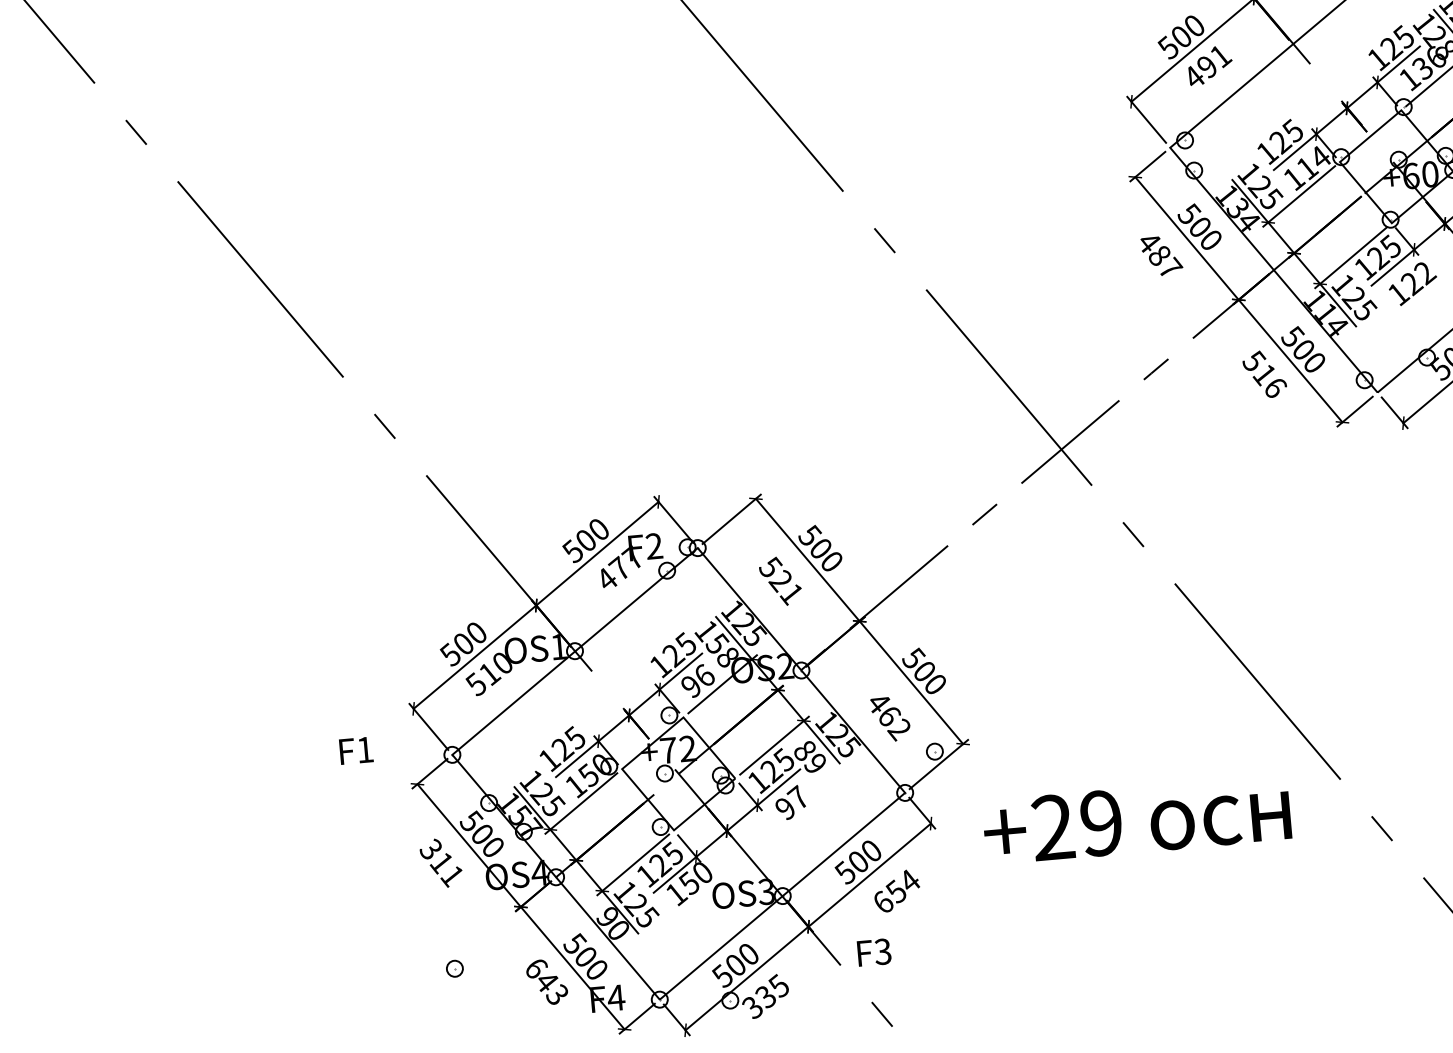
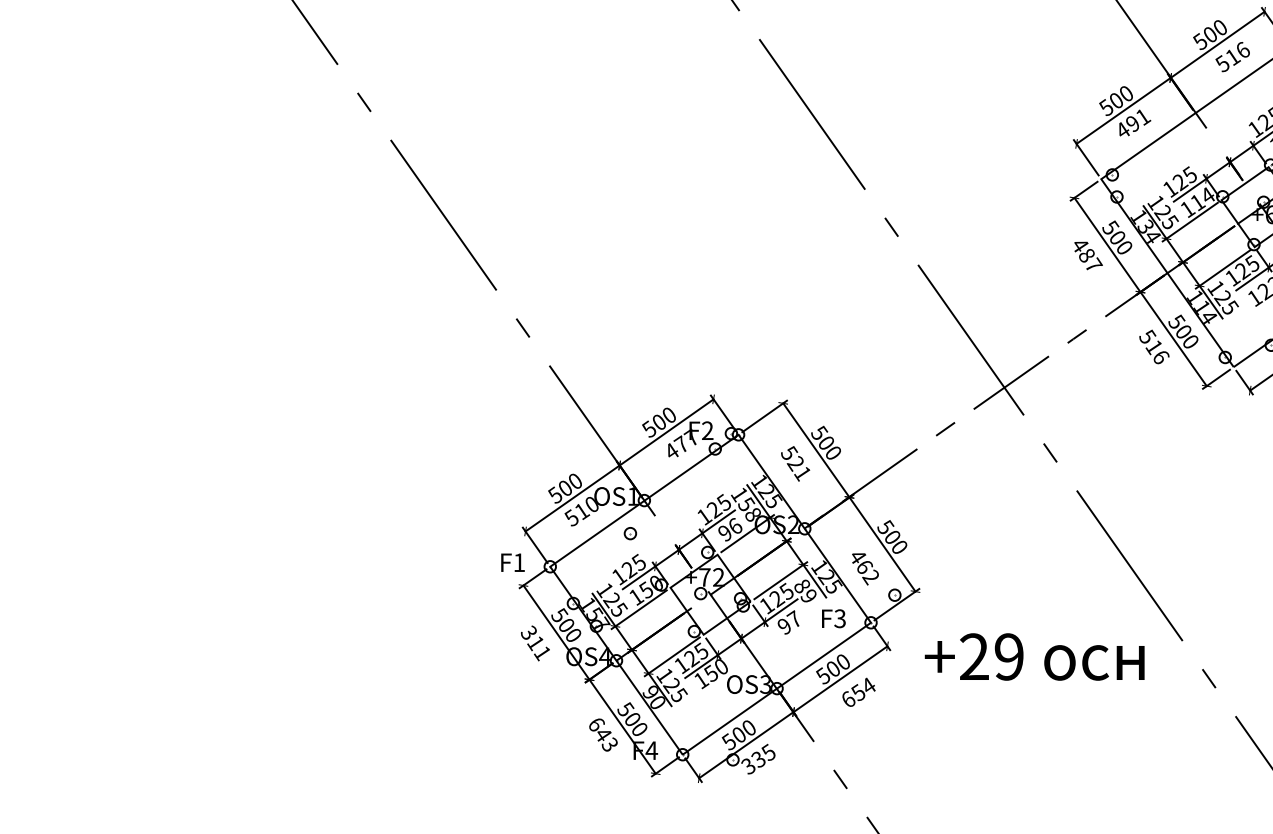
text: (355, 750) -> (512, 562), moved
text: (873, 952) -> (833, 618), moved
part: (454, 968) -> (630, 533), moved

